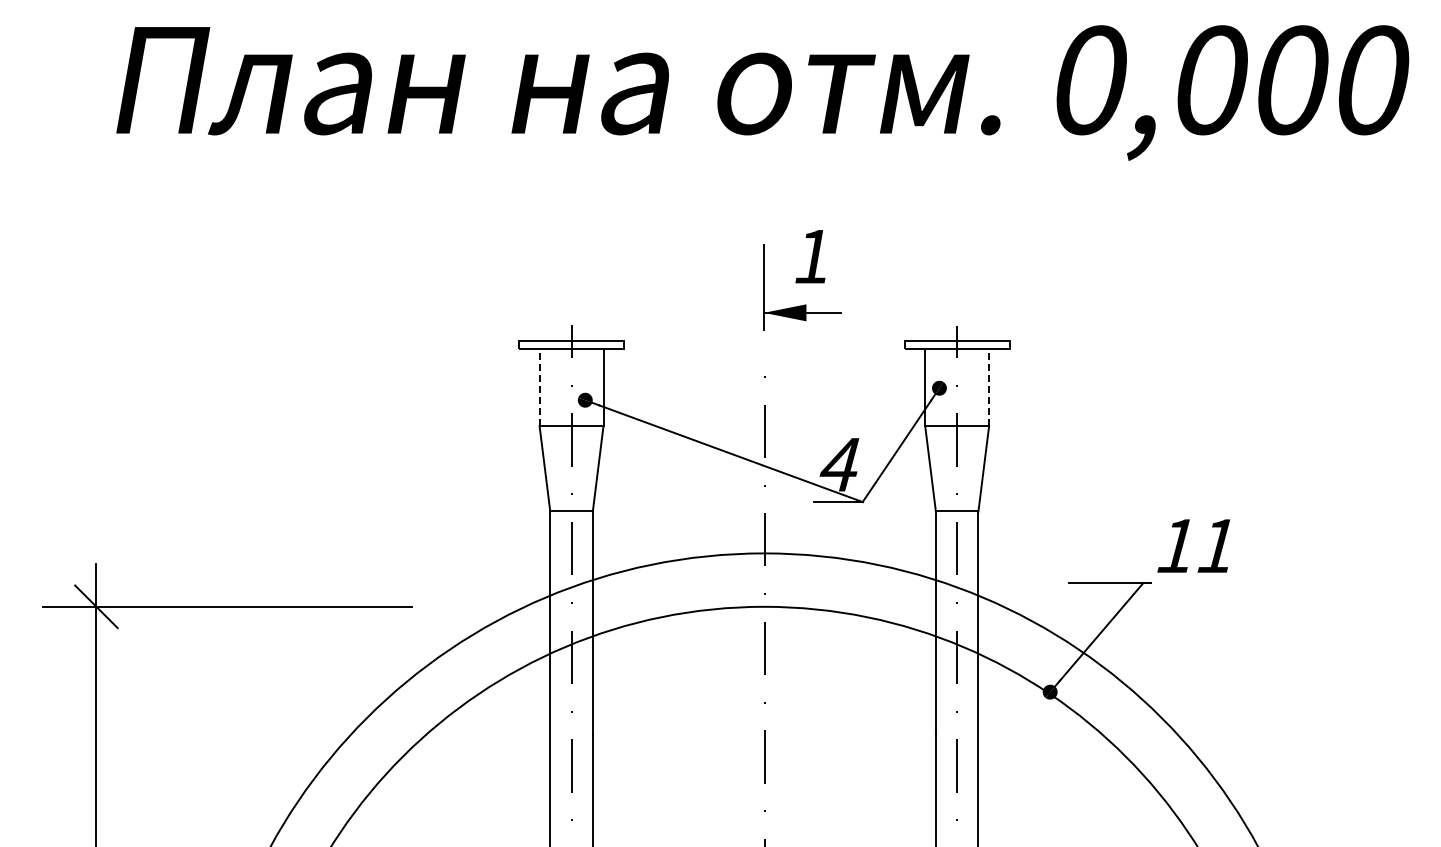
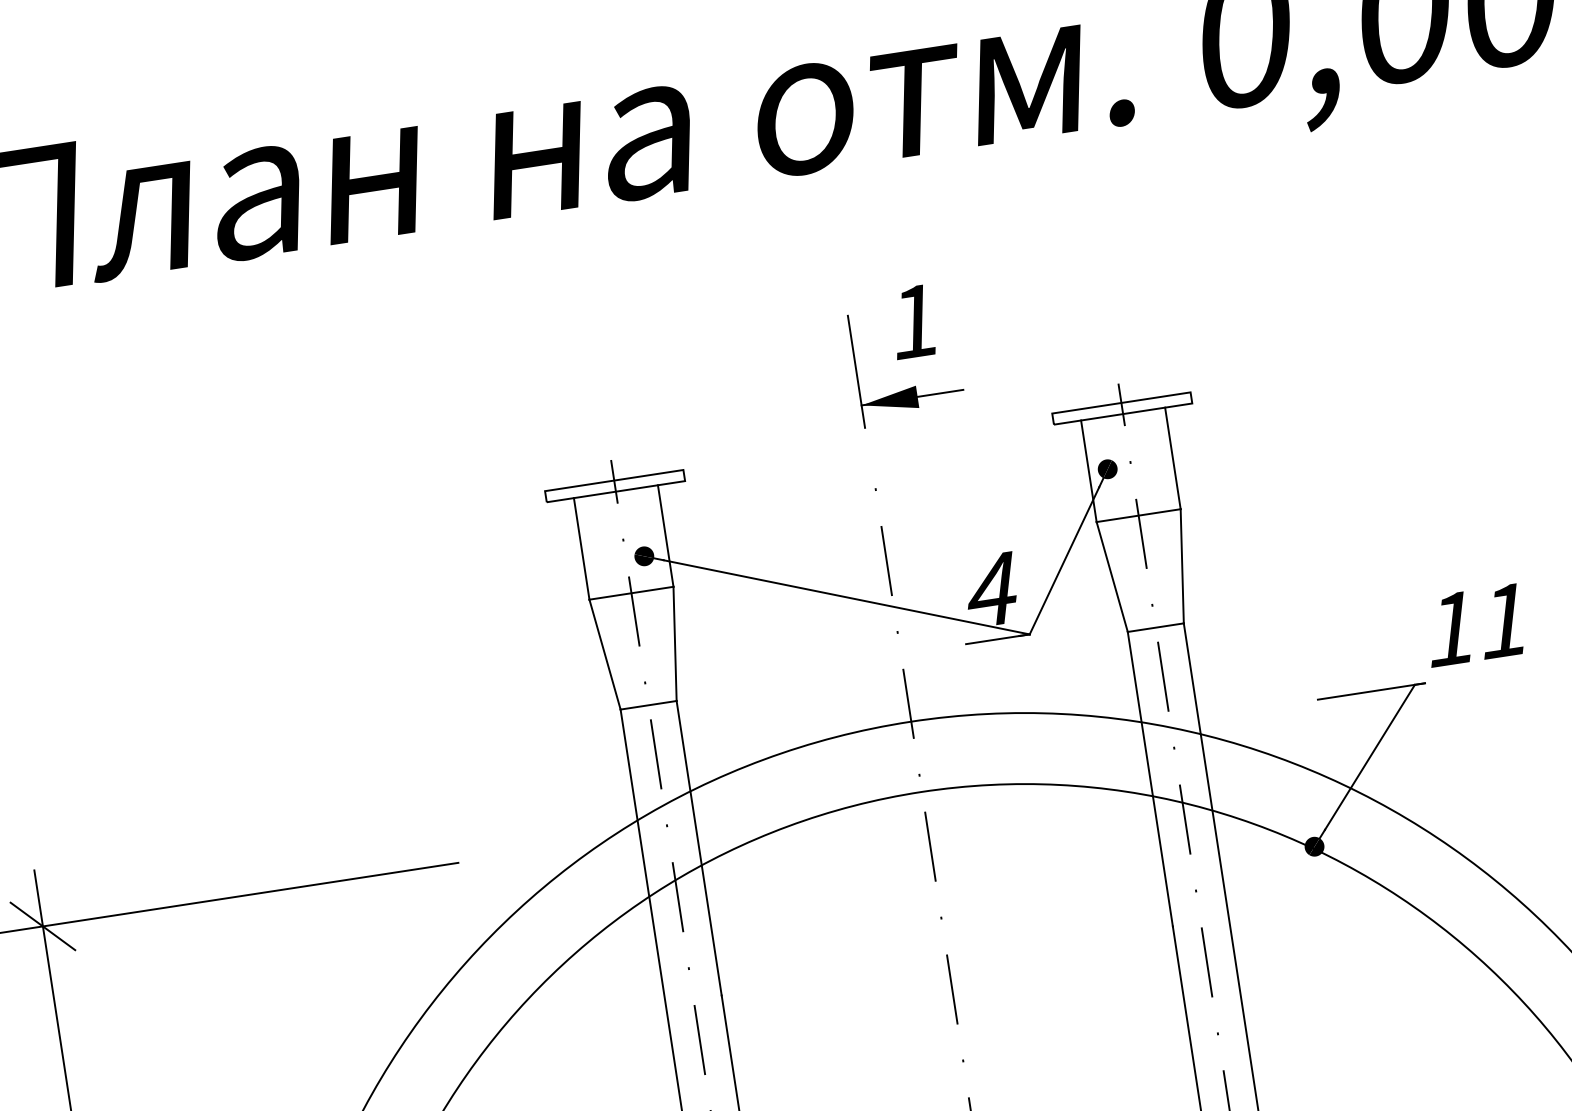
line: (539, 387) -> (581, 548), dashed -> solid
line: (989, 387) -> (1173, 458), dashed -> solid

